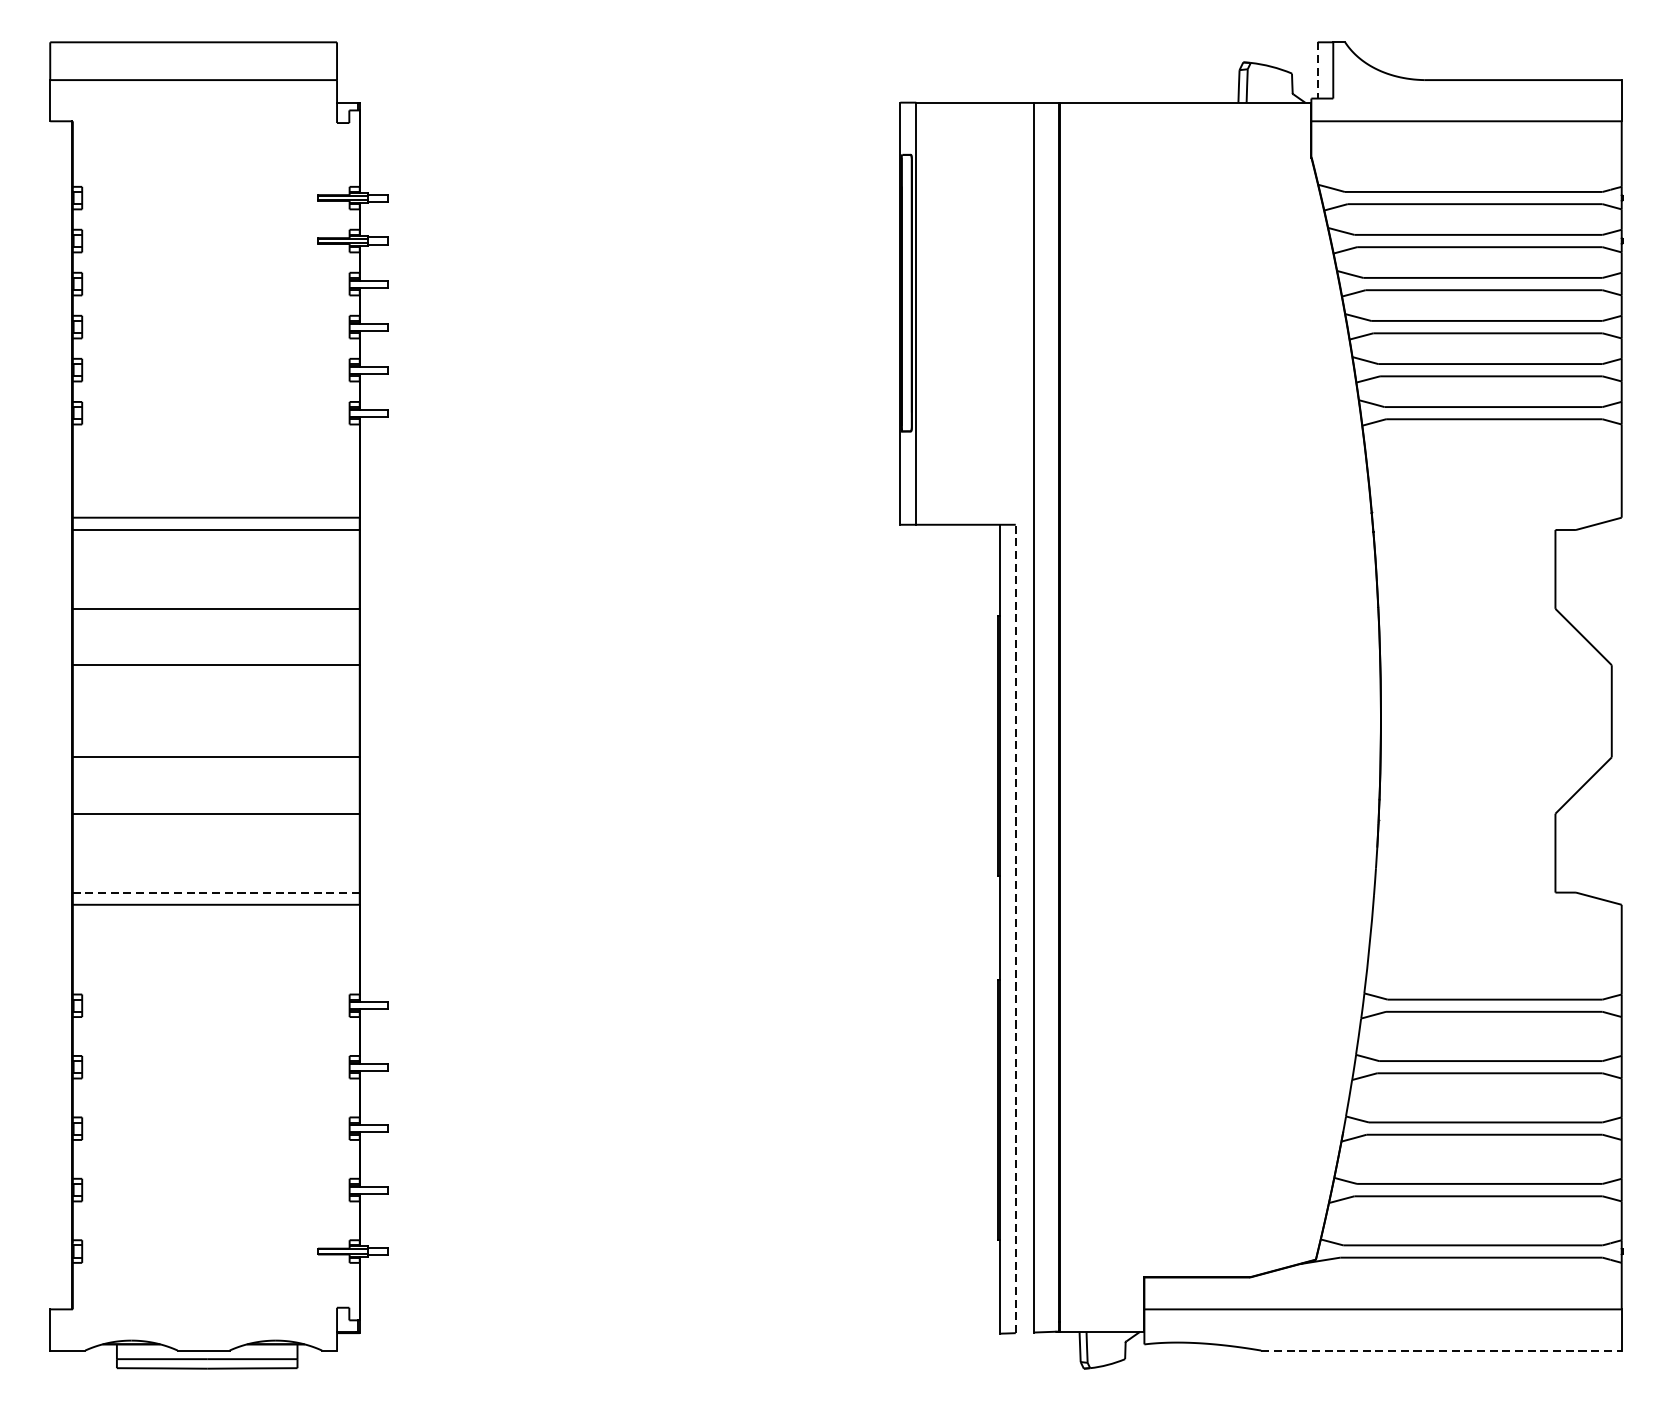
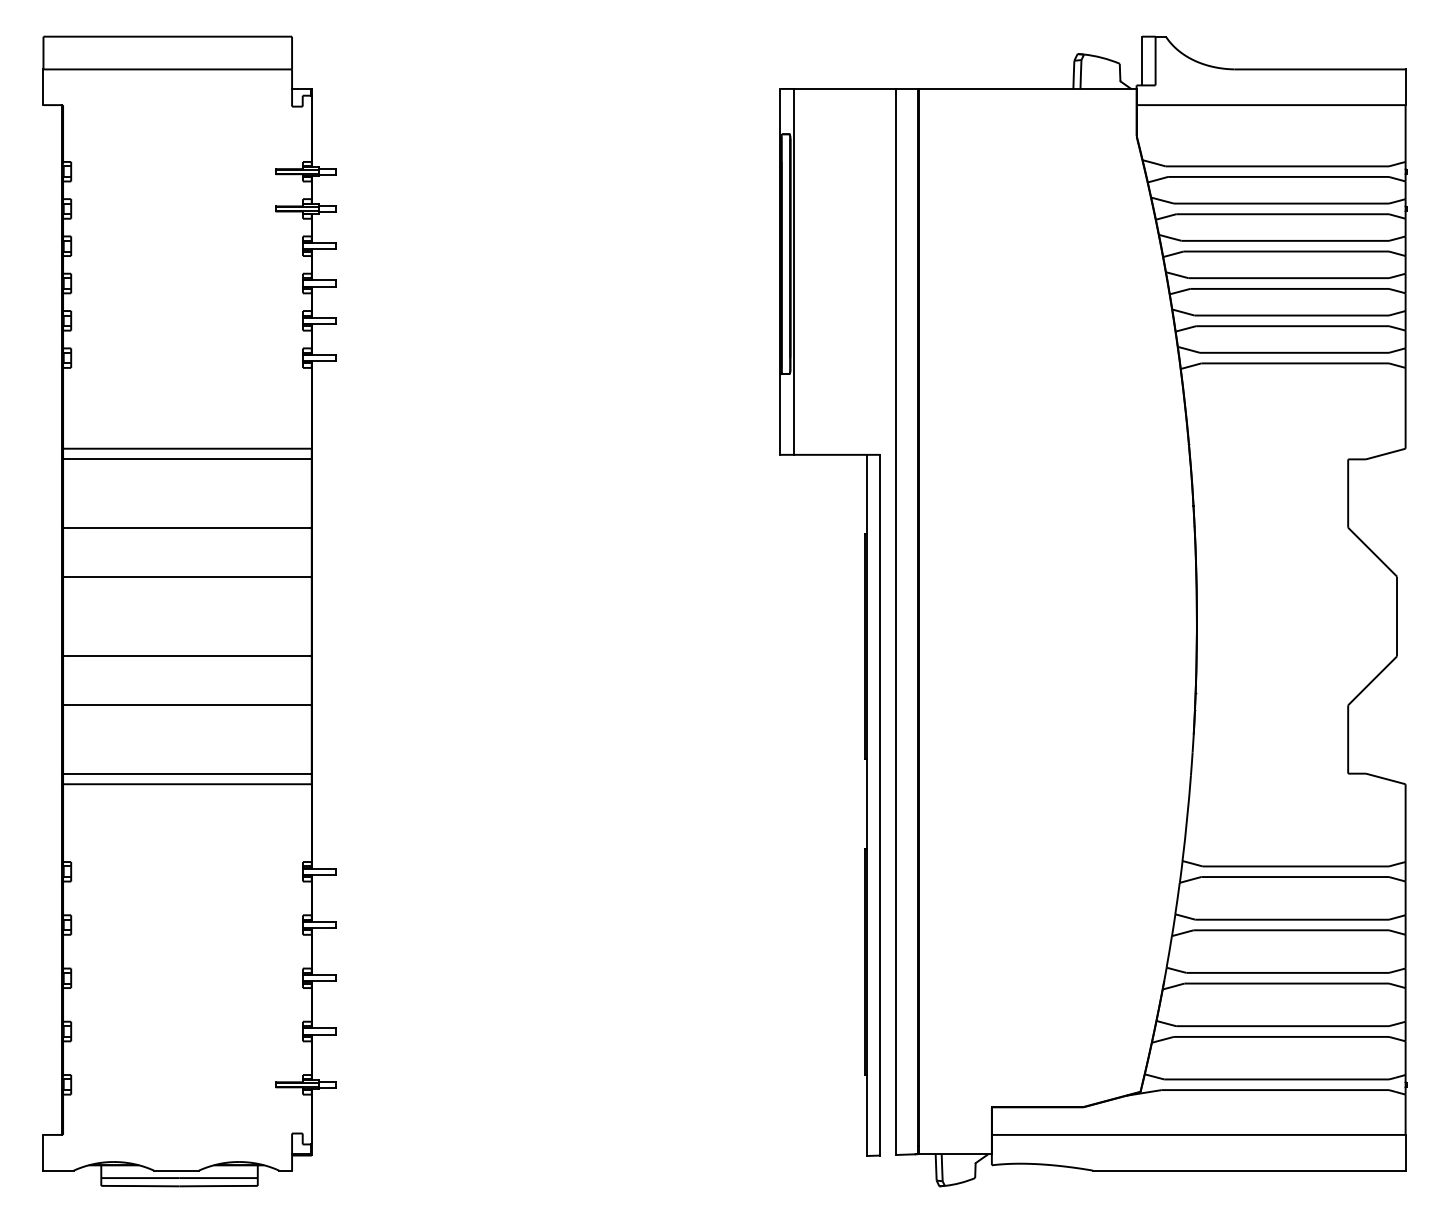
line: (1318, 70) -> (1142, 61), dashed -> solid
line: (215, 892) -> (186, 773), dashed -> solid
line: (1015, 928) -> (880, 804), dashed -> solid
line: (1441, 1350) -> (1249, 1170), dashed -> solid

